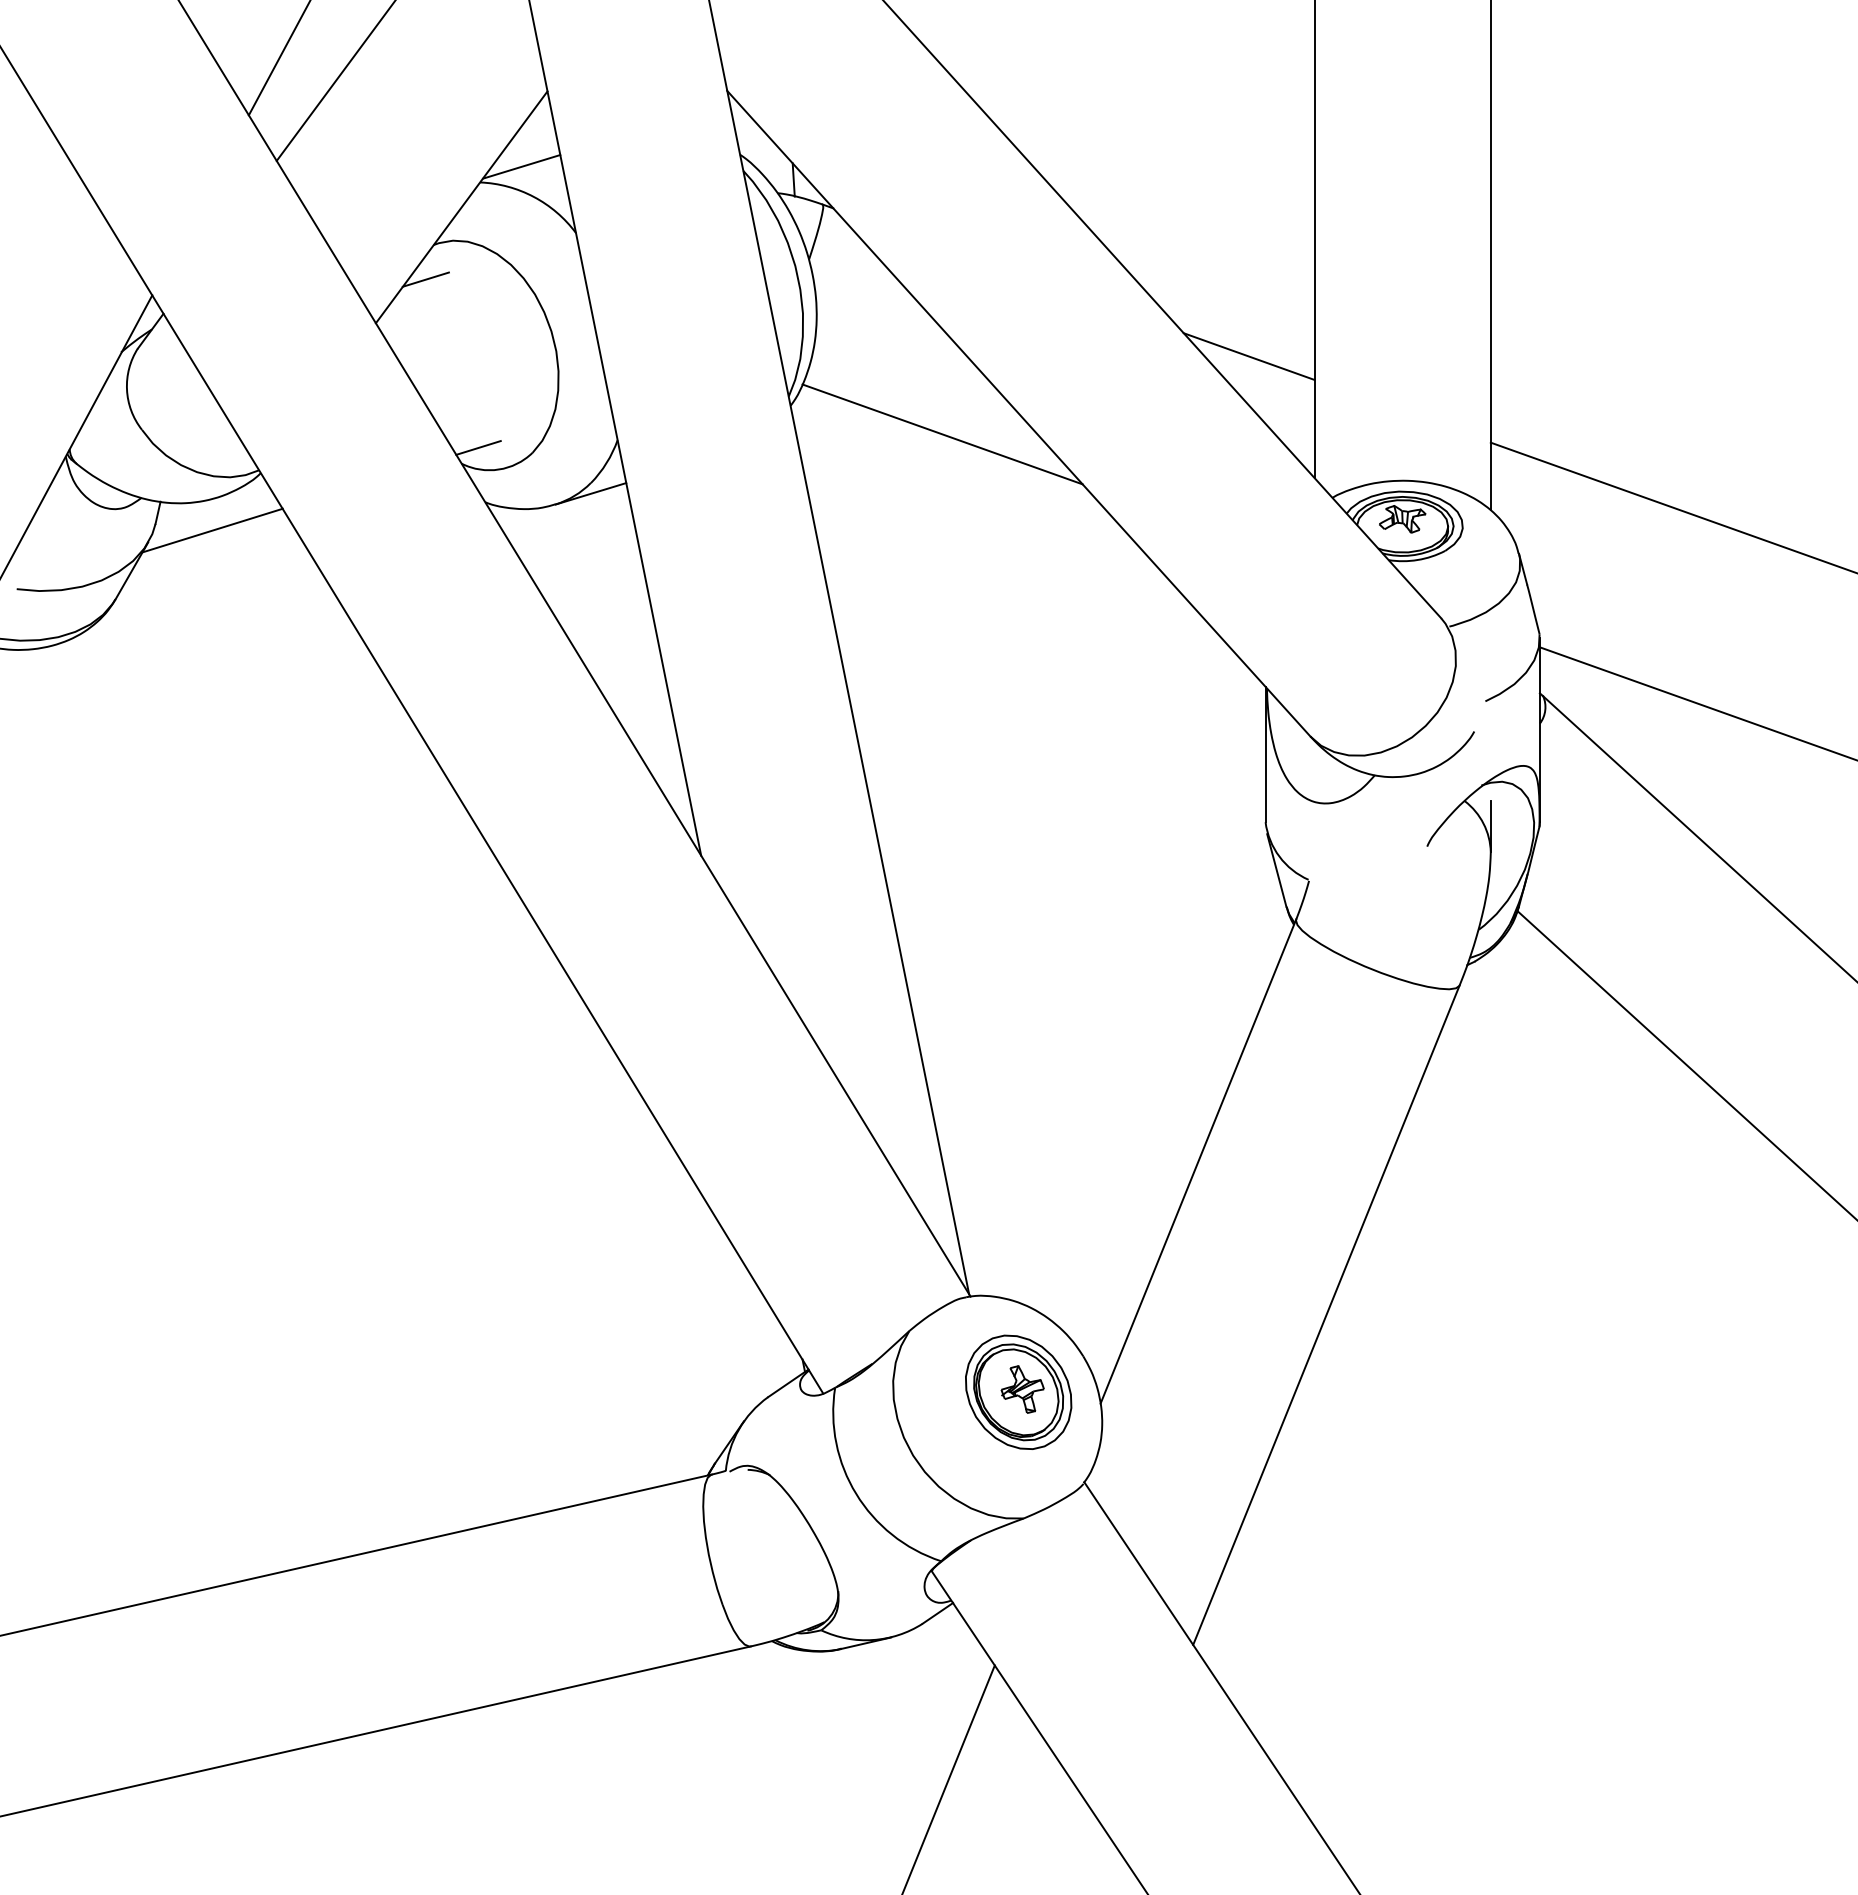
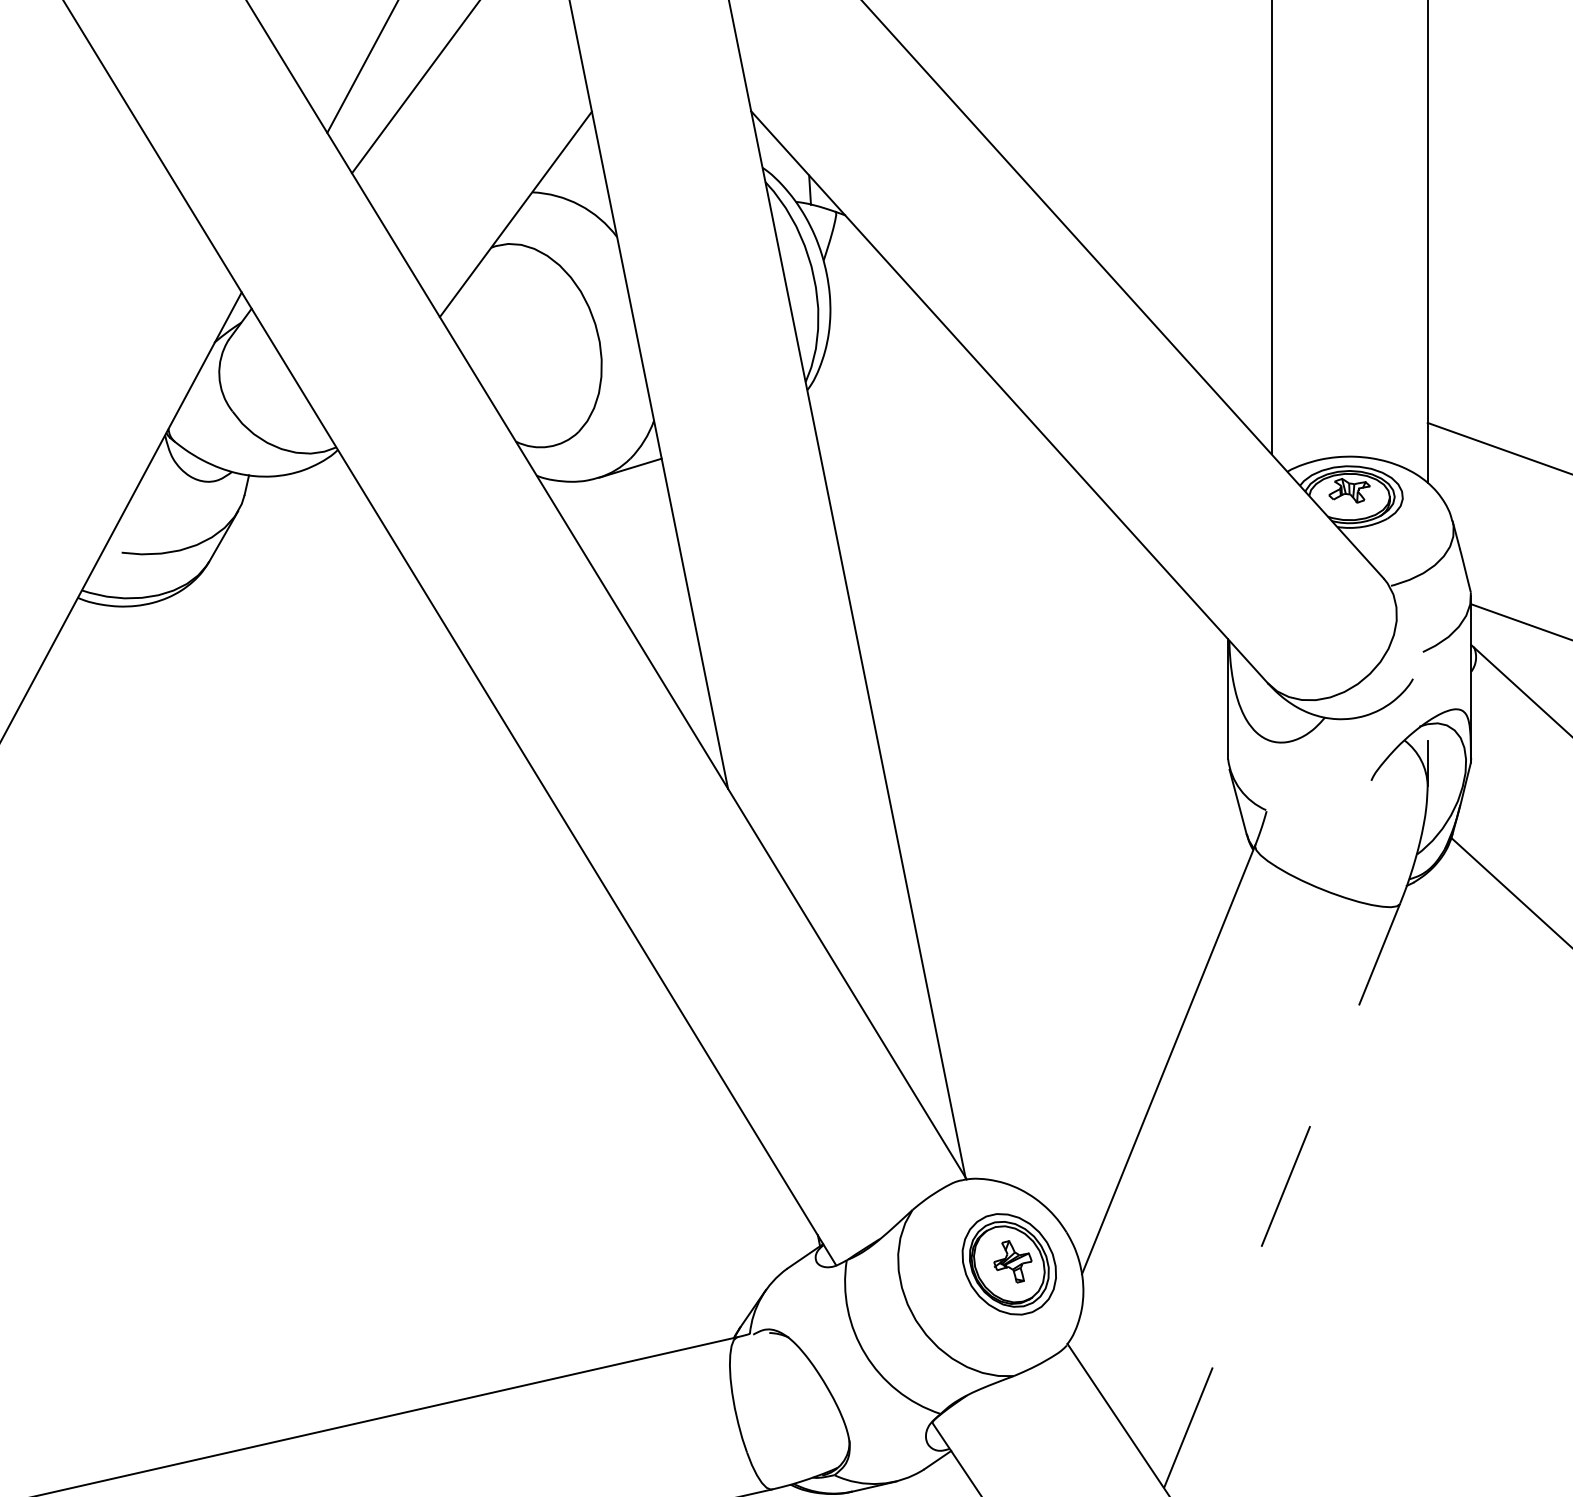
line: (521, 166) -> (568, 178), removed
line: (425, 279) -> (483, 278), removed
line: (1248, 356) -> (1213, 346), removed
line: (942, 434) -> (941, 415), removed
line: (478, 447) -> (530, 427), removed
line: (212, 530) -> (295, 500), removed
line: (1326, 1315) -> (1282, 1196), solid -> dashed

